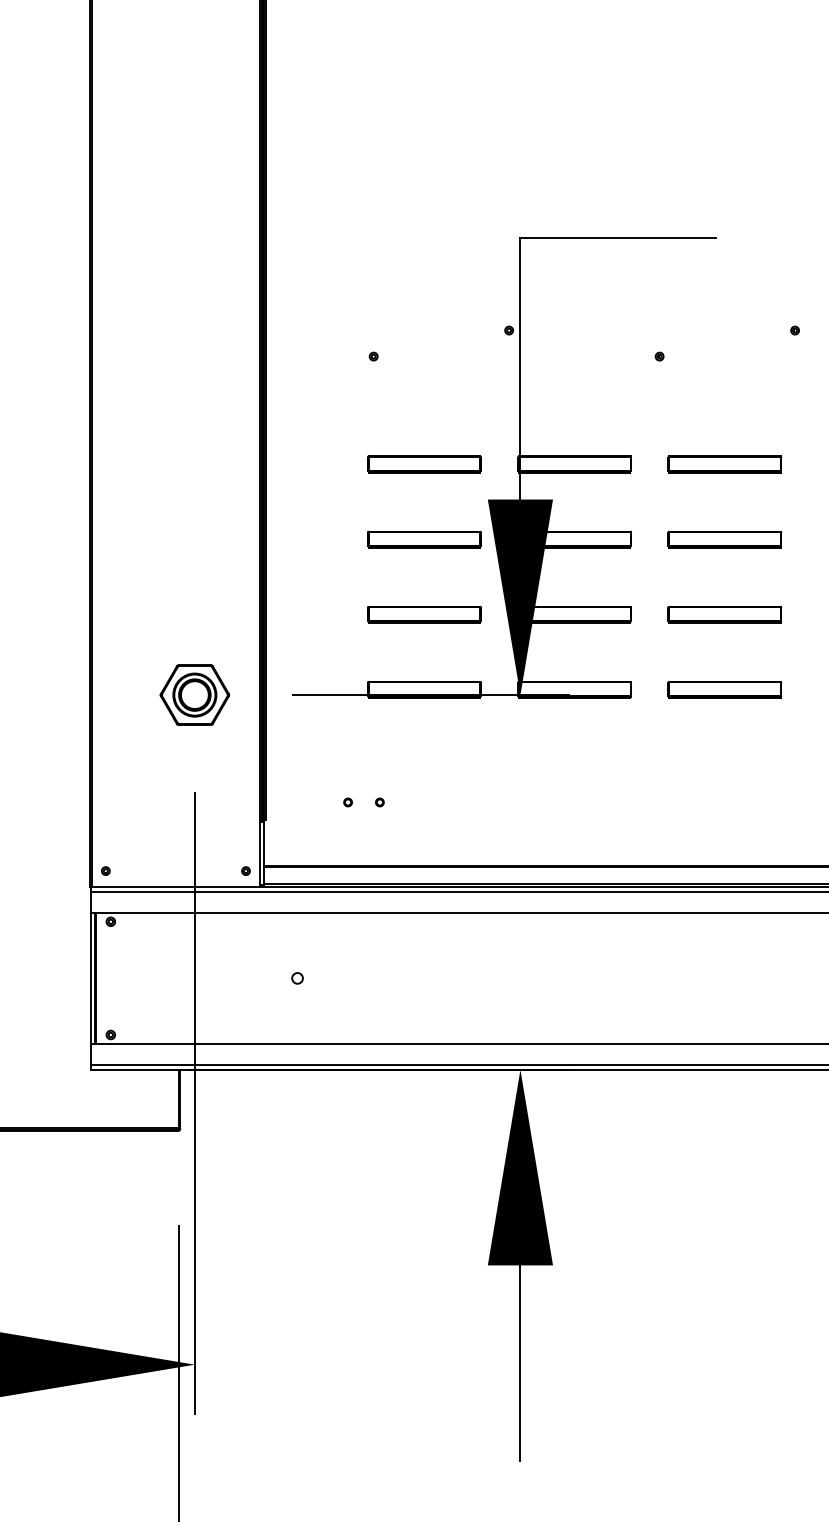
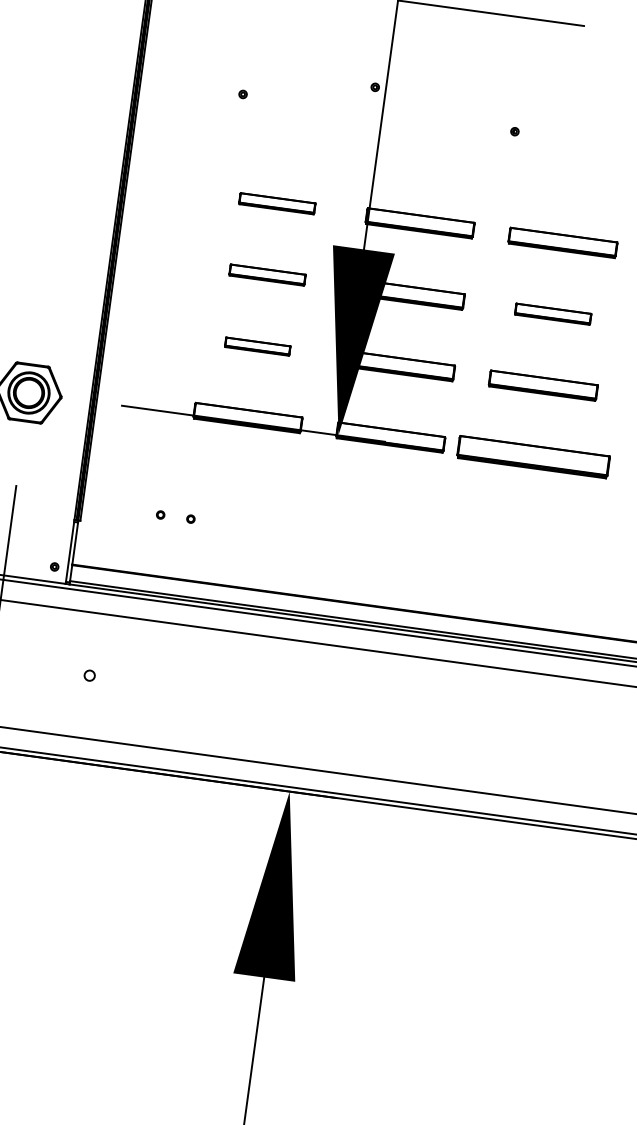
part: (424, 464) -> (277, 203), size x0.7
part: (424, 539) -> (267, 274), size x0.7
part: (724, 539) -> (552, 314), size x0.7
part: (424, 614) -> (257, 346), size x0.6
part: (724, 689) -> (533, 456), size x1.4

